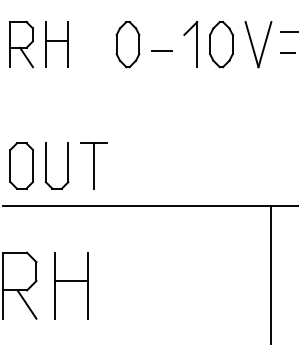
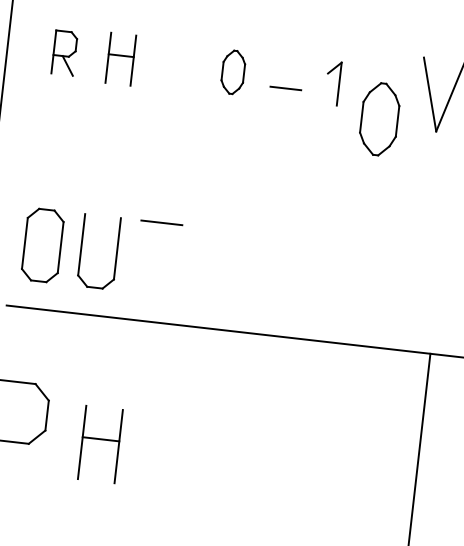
part: (21, 44) -> (64, 52), size x0.6
part: (56, 44) -> (119, 59), size x0.7
part: (127, 44) -> (232, 71), size x0.6
part: (190, 44) -> (332, 83), size x0.6
part: (221, 44) -> (379, 119), moved
line: (94, 165) -> (158, 257), removed
part: (71, 285) -> (100, 444), size x0.7
line: (26, 304) -> (25, 466), removed

